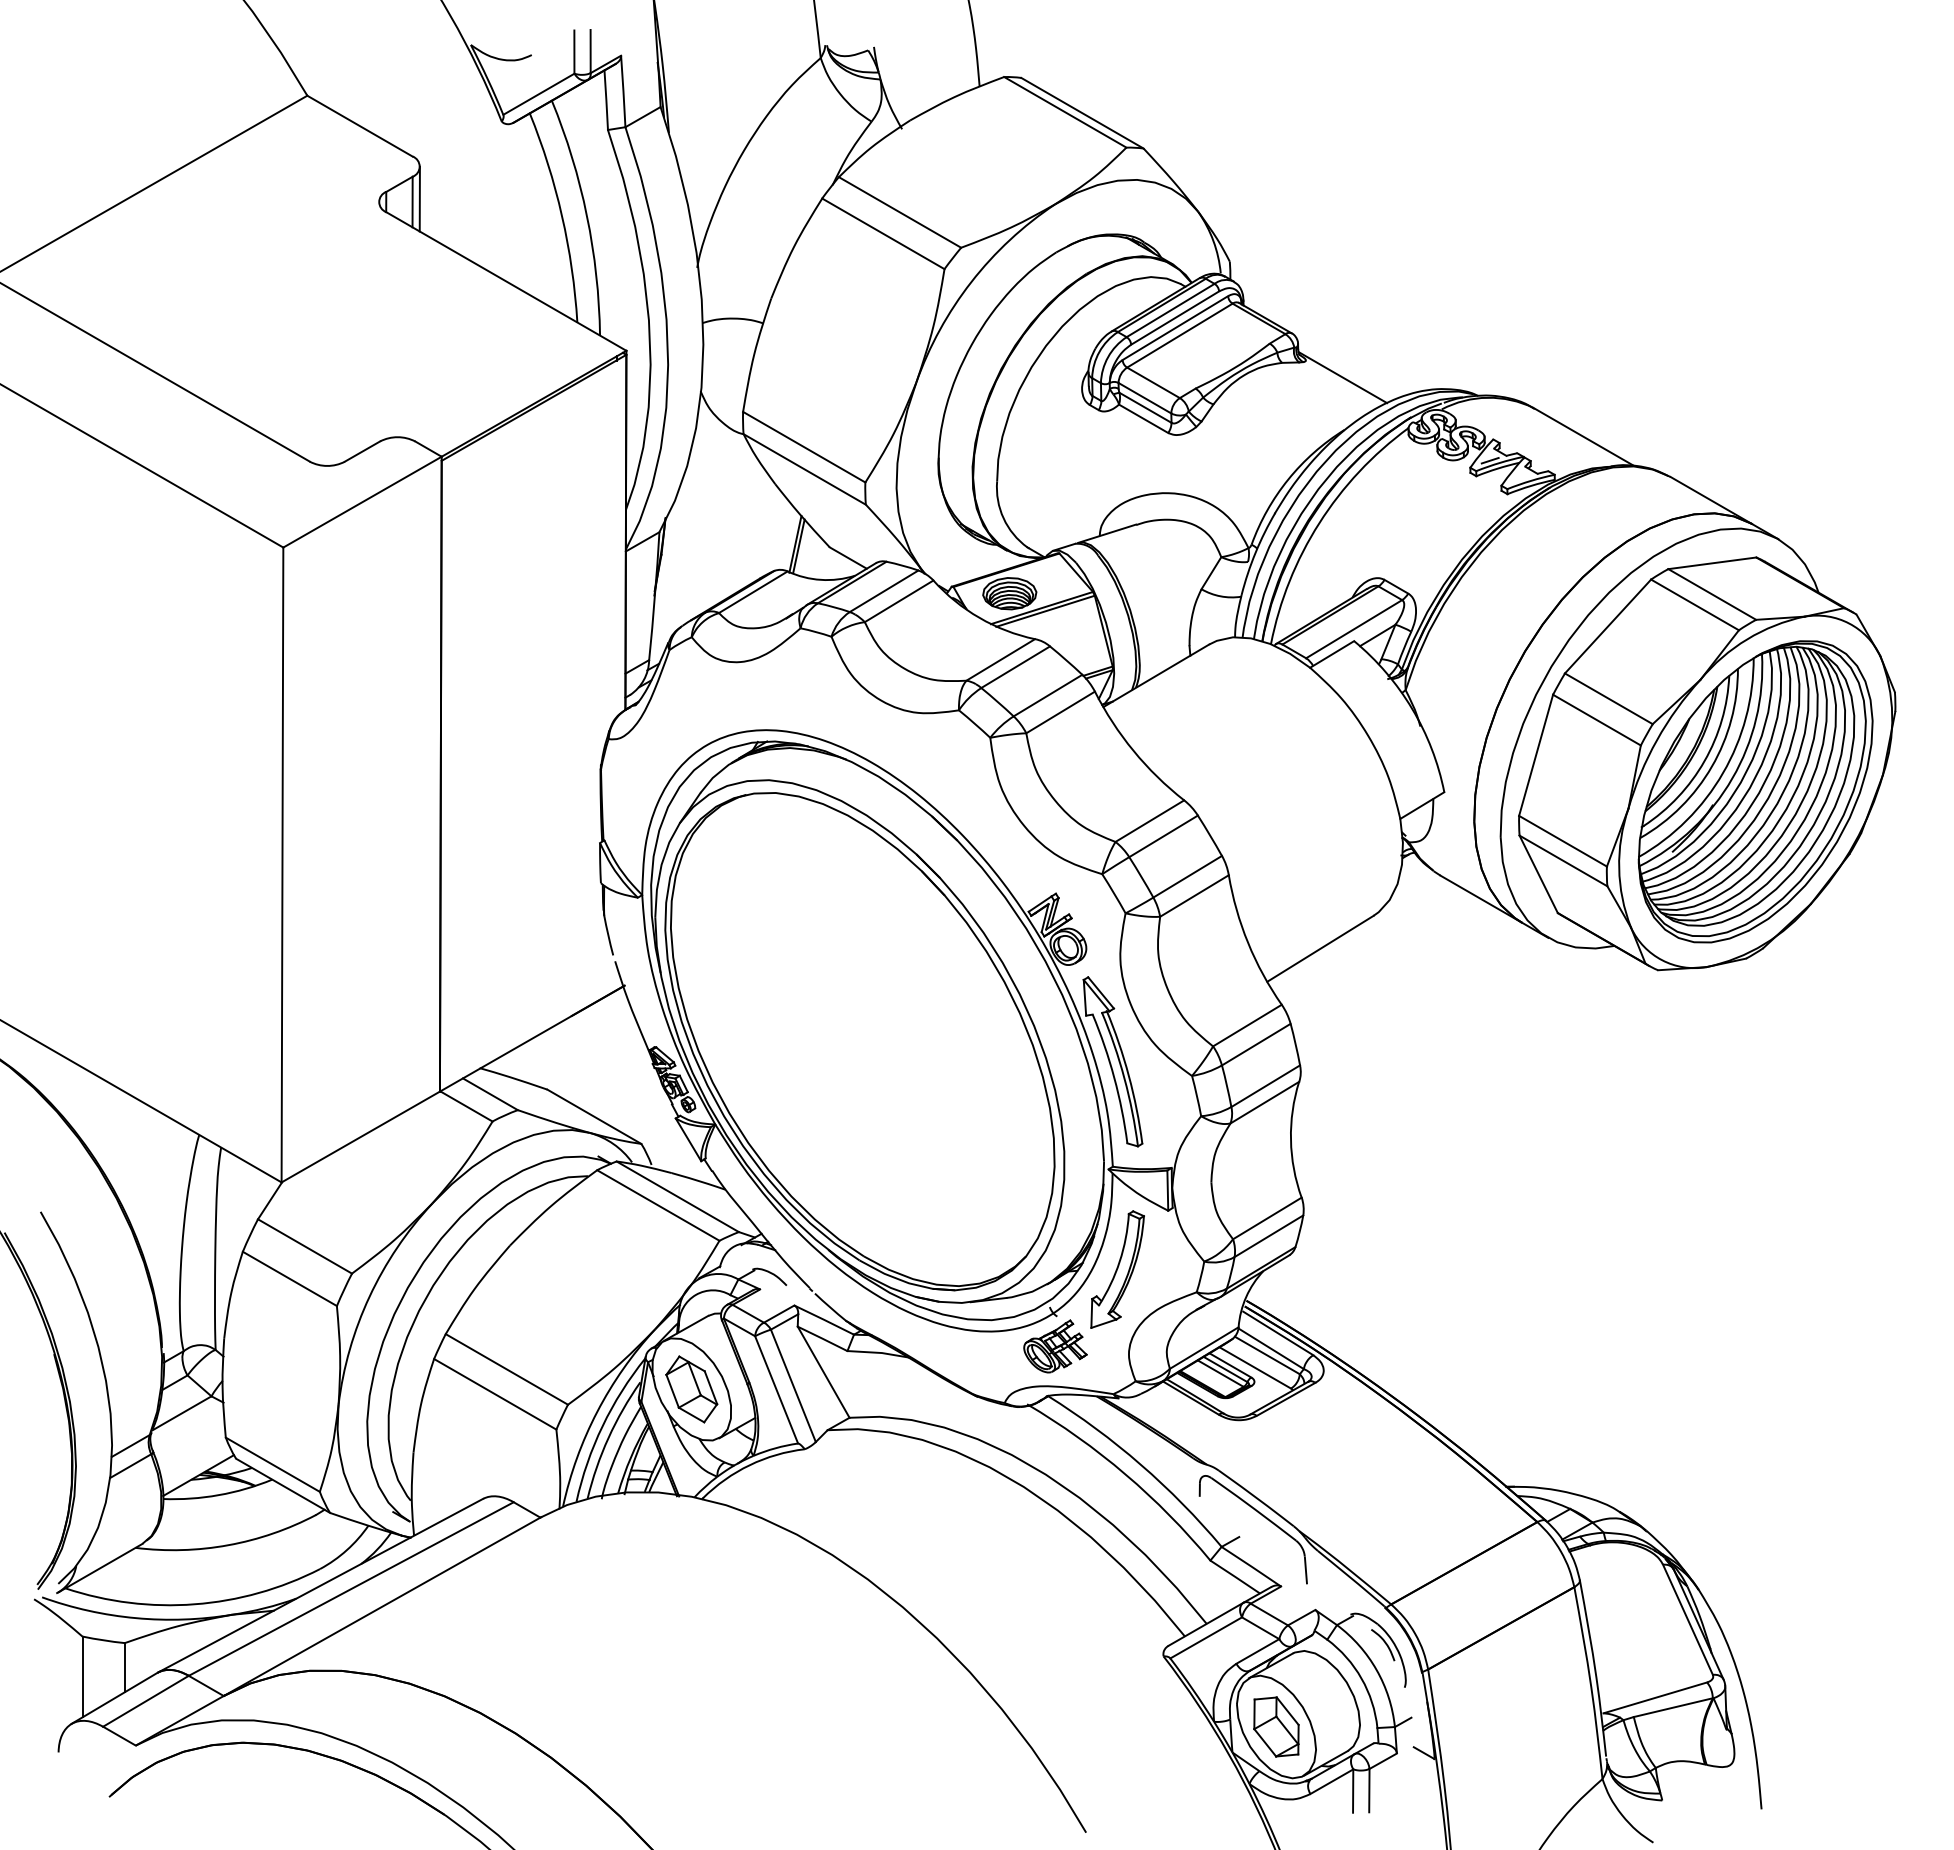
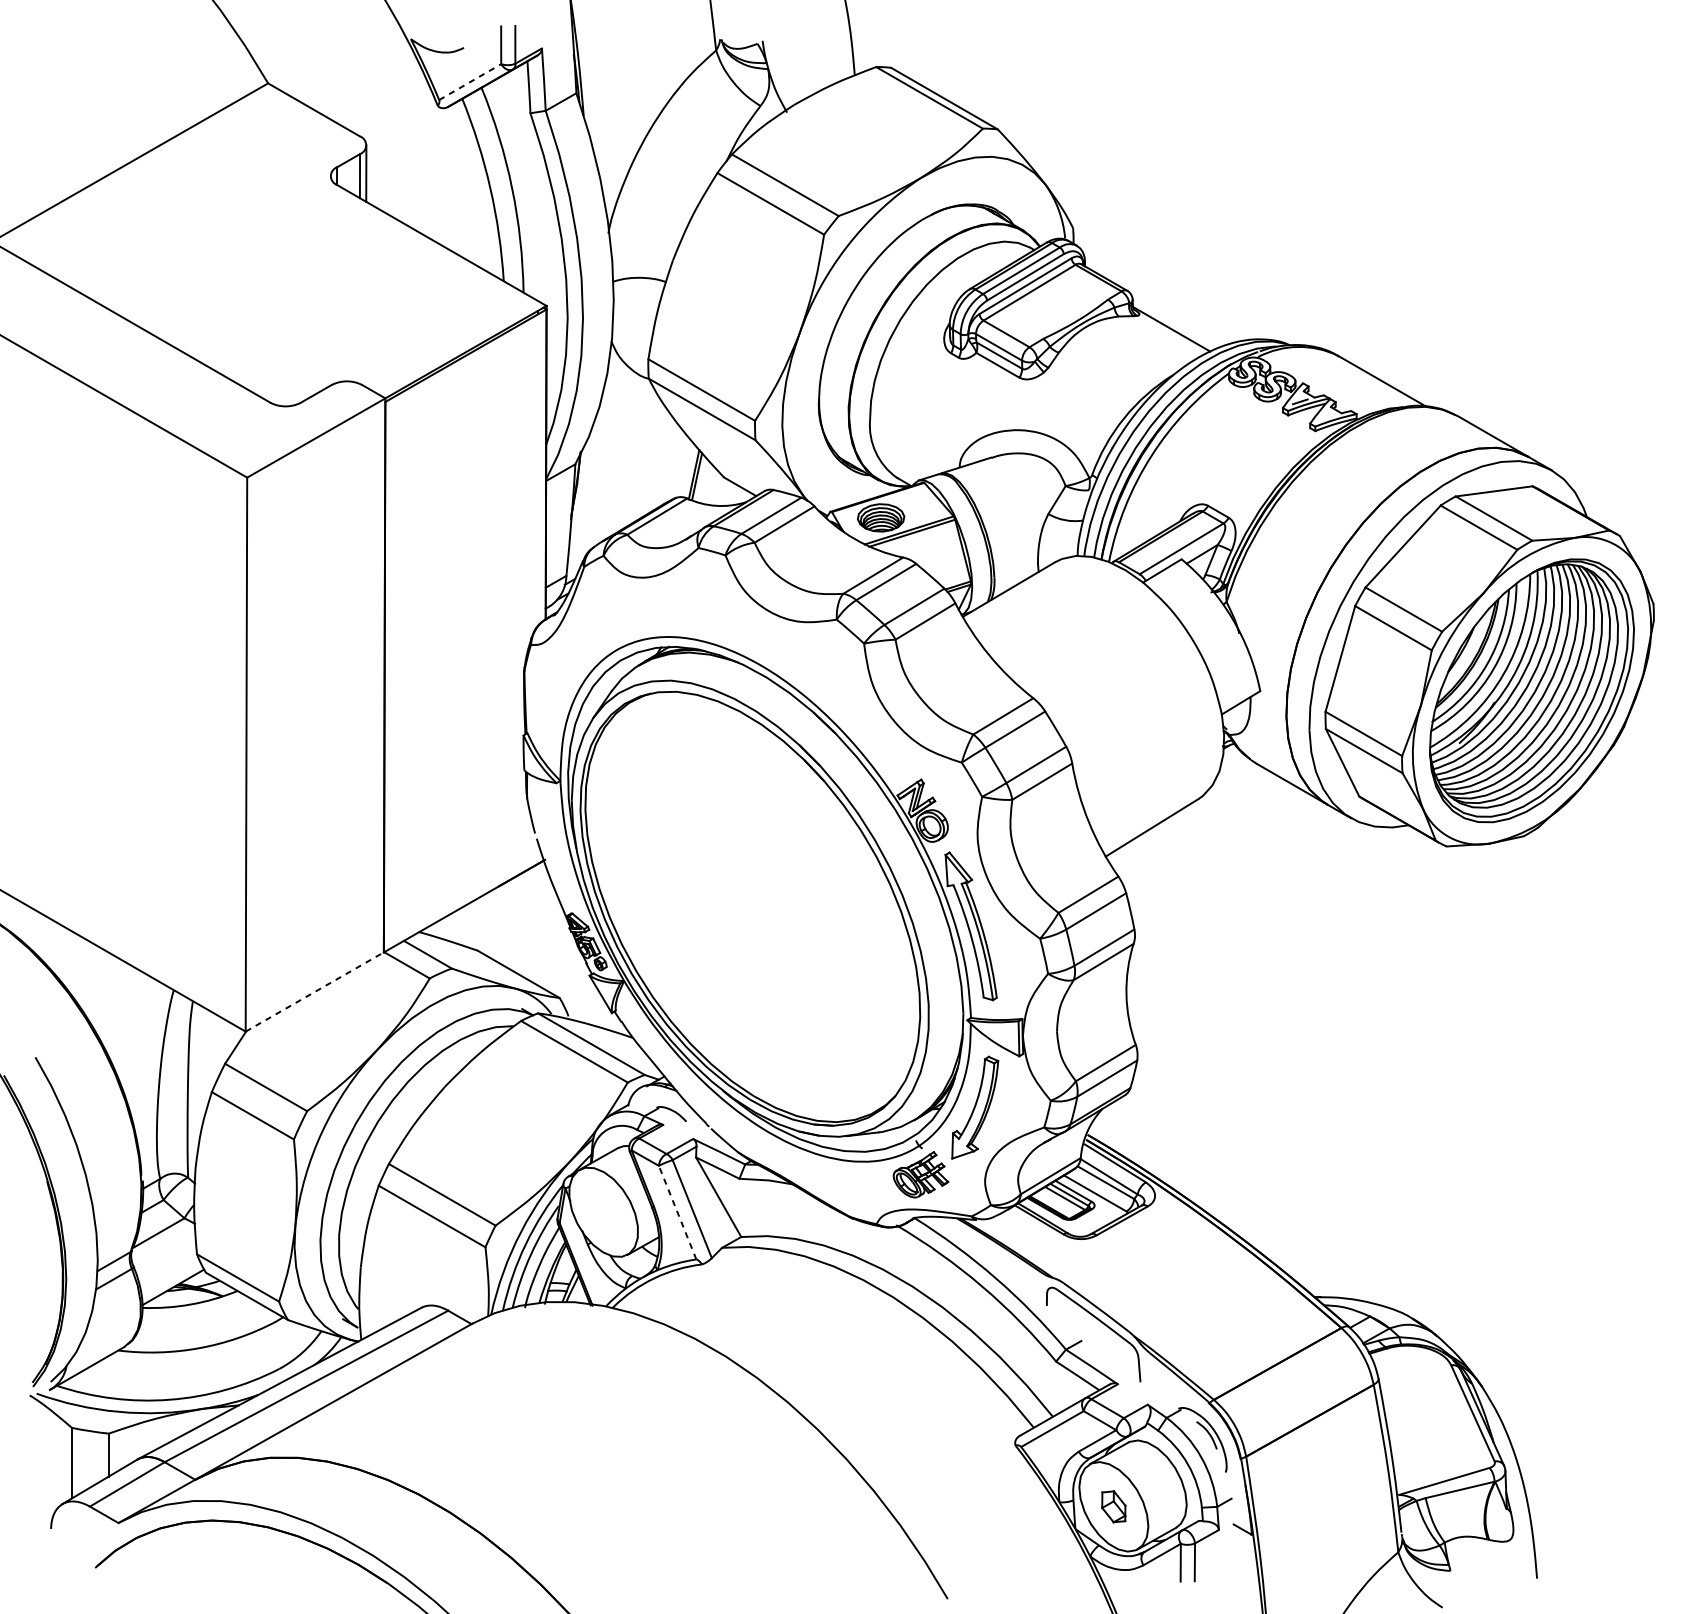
line: (539, 94) -> (470, 82), solid -> dashed
line: (361, 1136) -> (315, 991), solid -> dashed
part: (691, 1389) -> (603, 1212), removed
line: (776, 1389) -> (677, 1212), solid -> dashed
part: (1276, 1726) -> (1113, 1506), size x0.6

